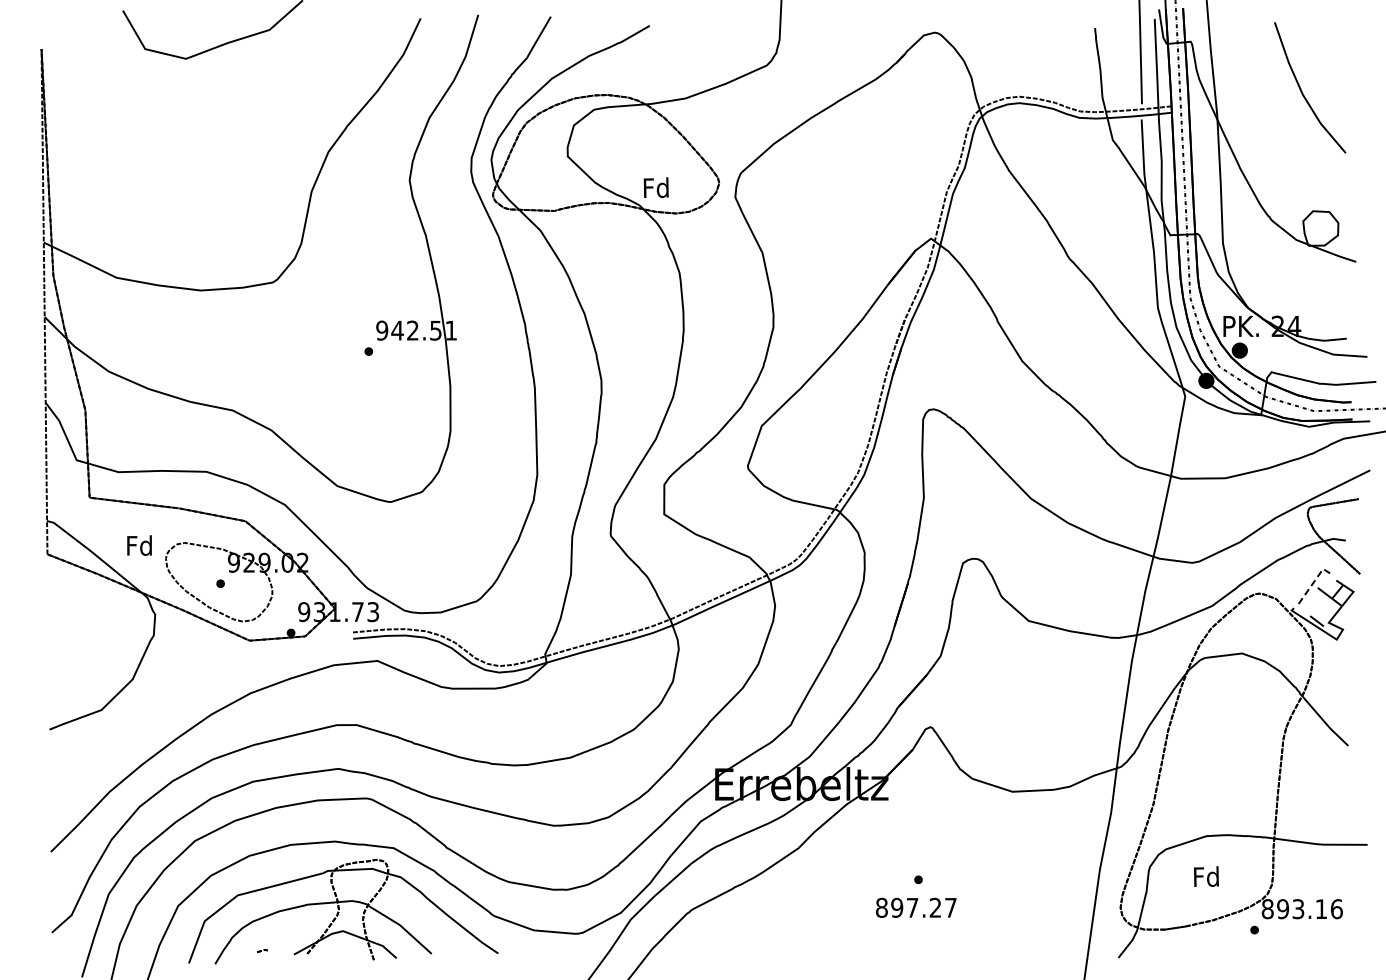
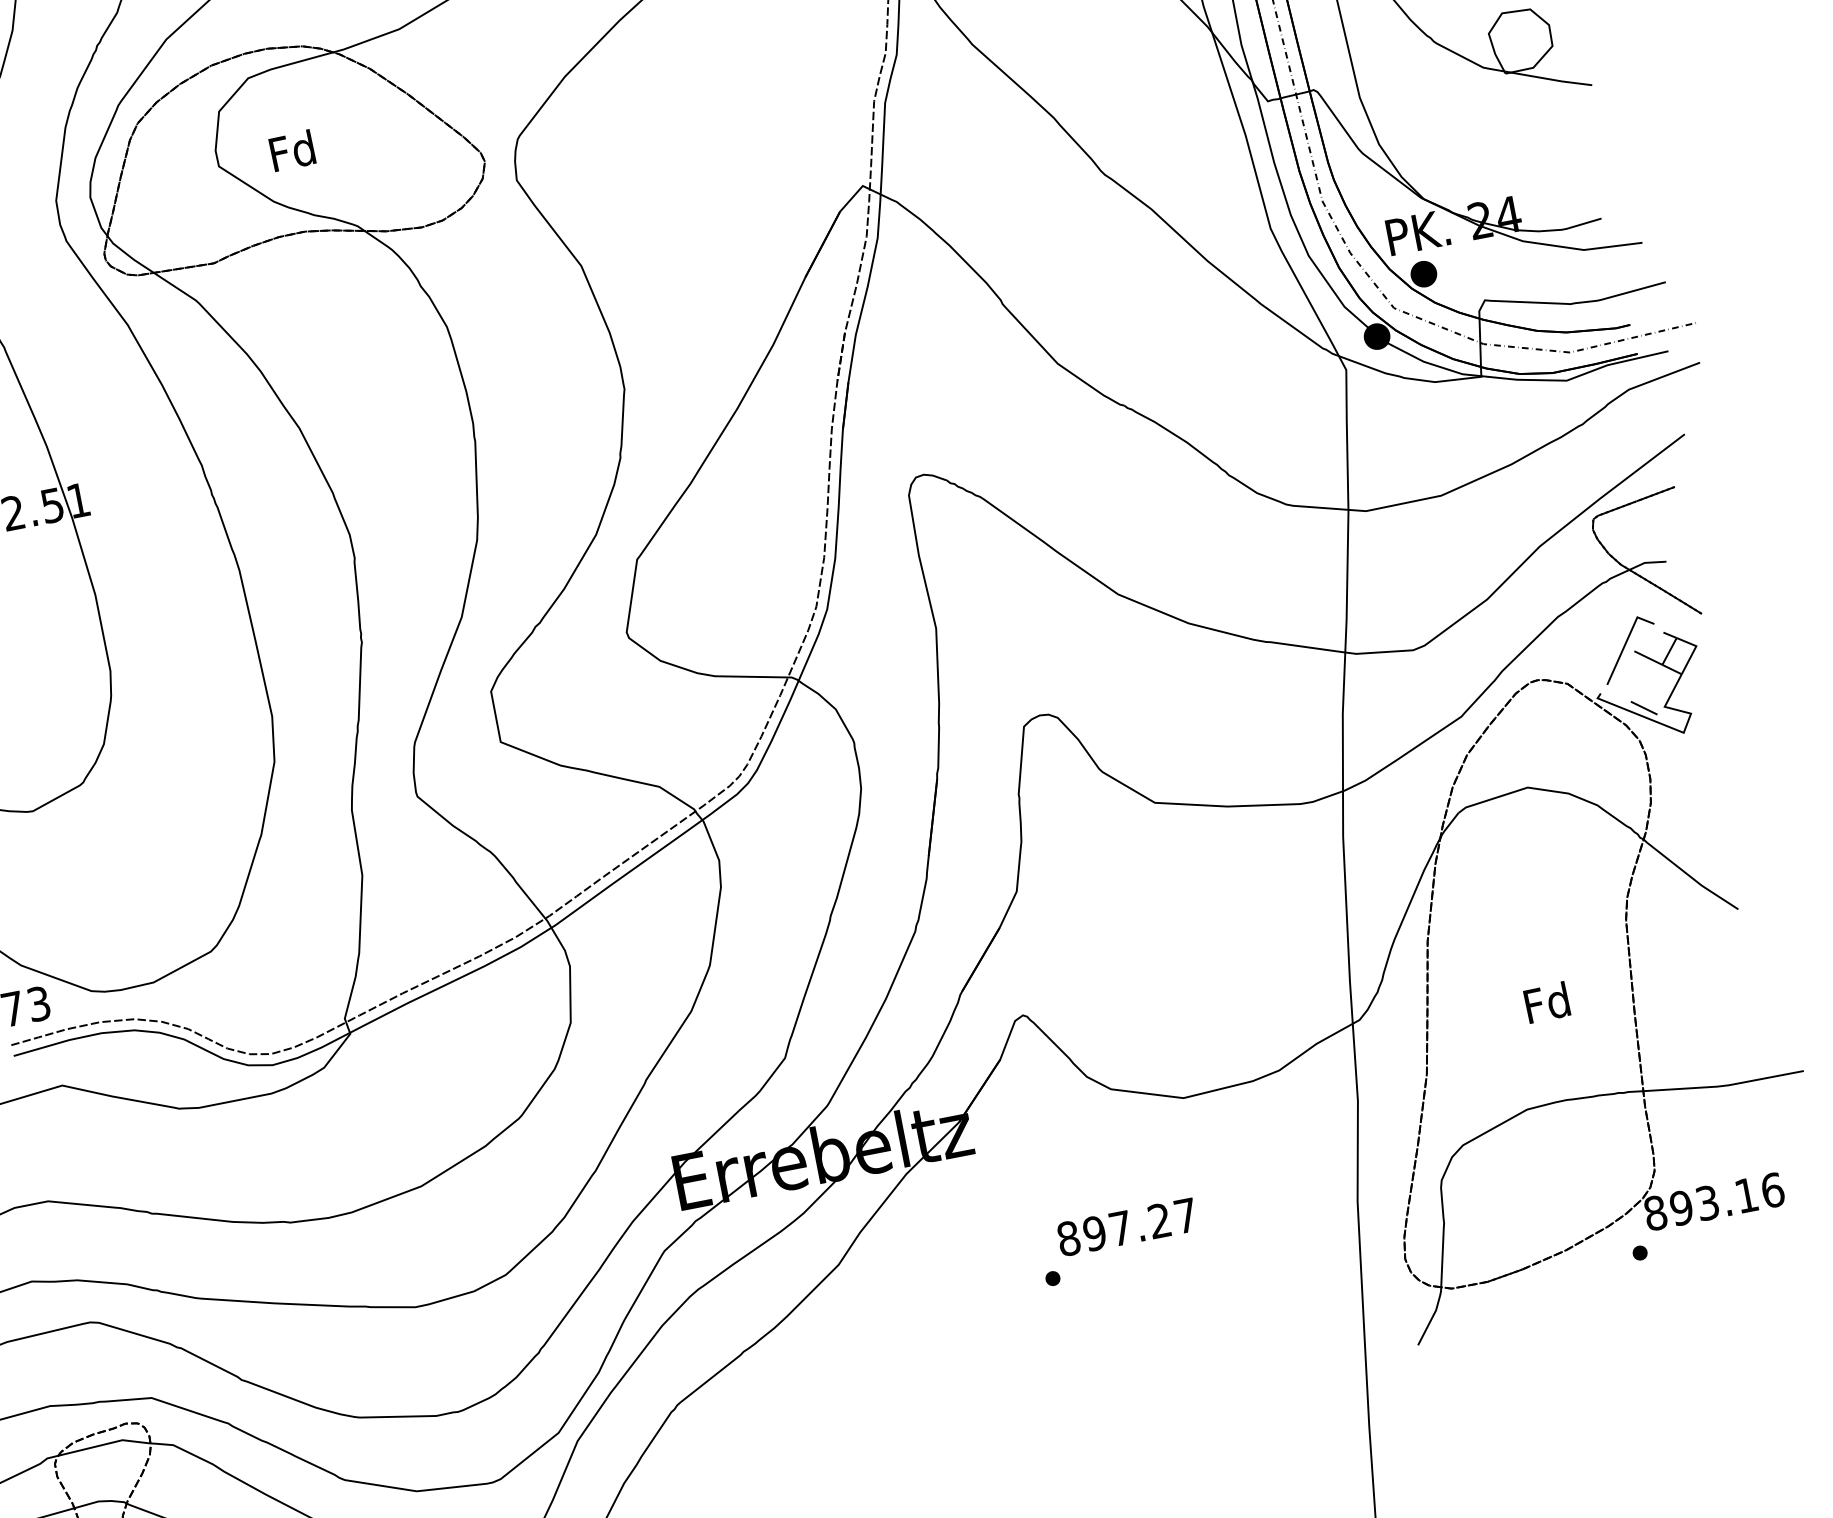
text: (655, 187) -> (291, 150), moved
line: (1314, 581) -> (1626, 641), dashed -> solid
text: (1206, 876) -> (1547, 1002), moved
text: (916, 907) -> (1127, 1226), moved

